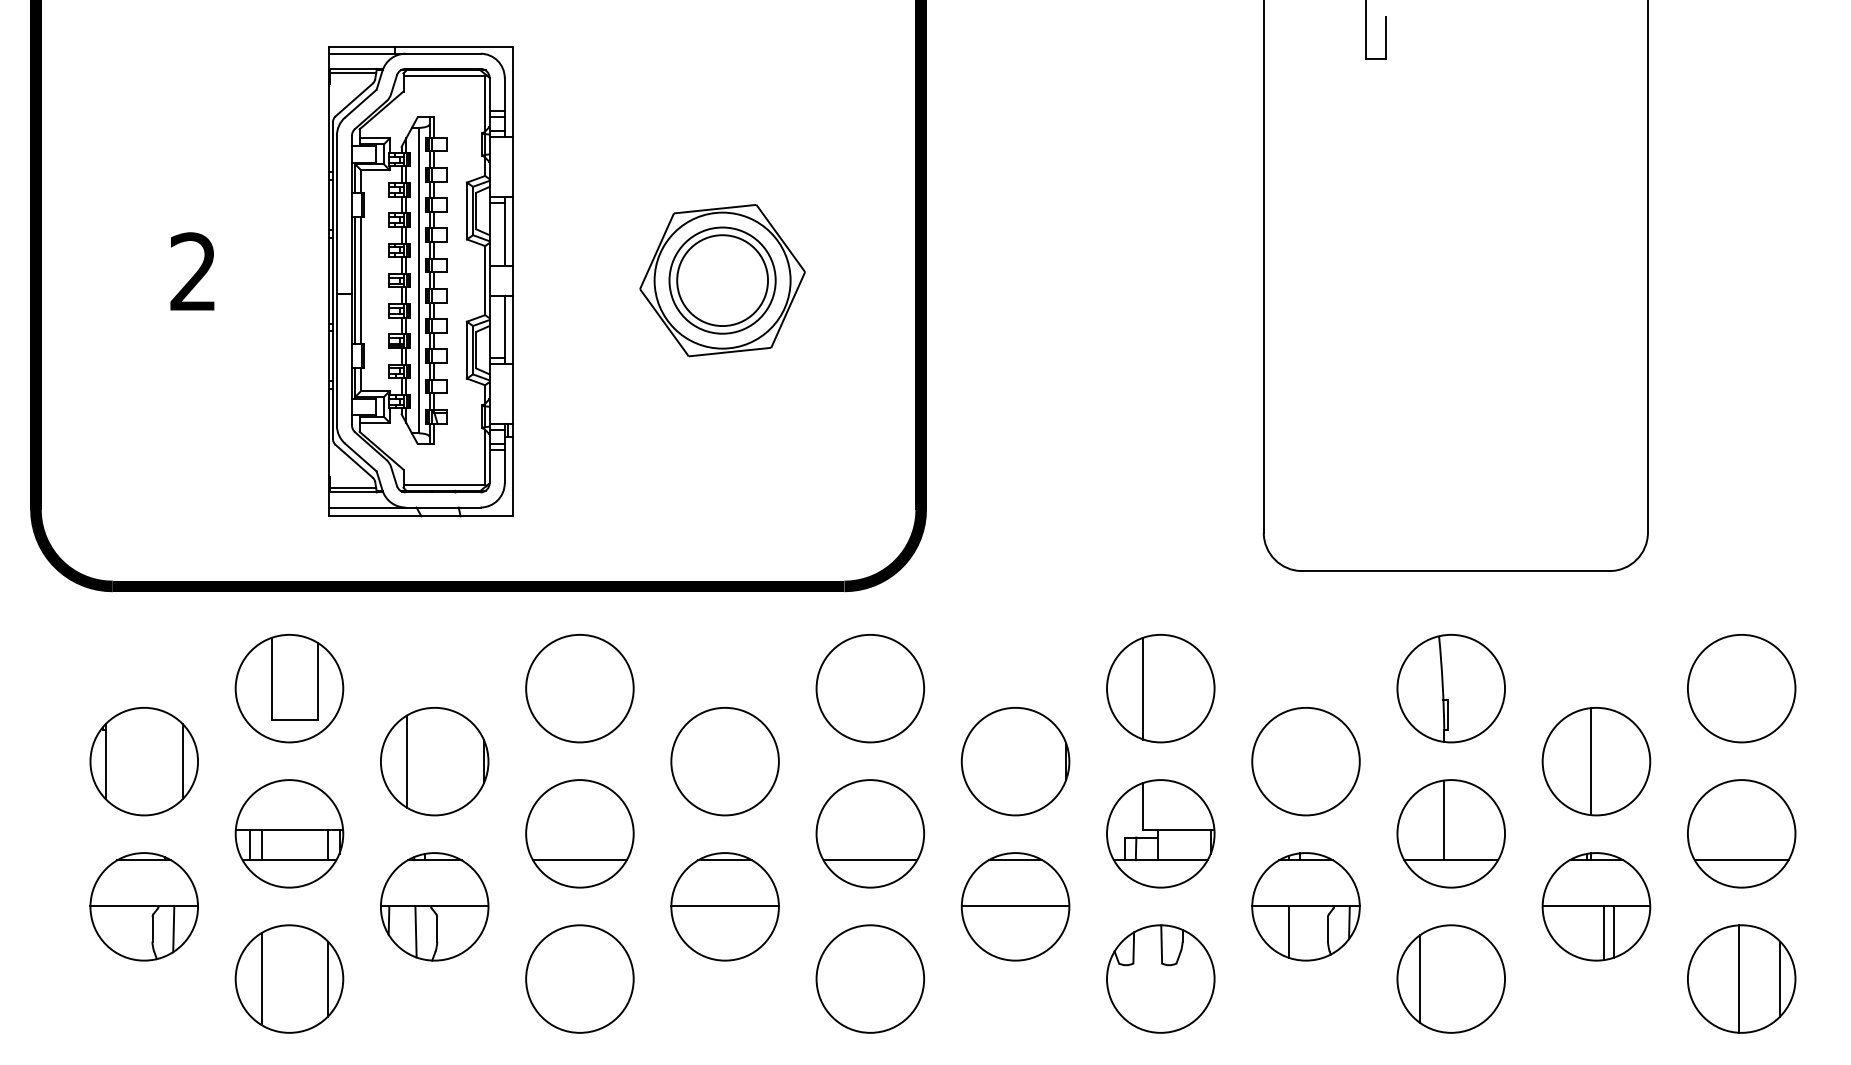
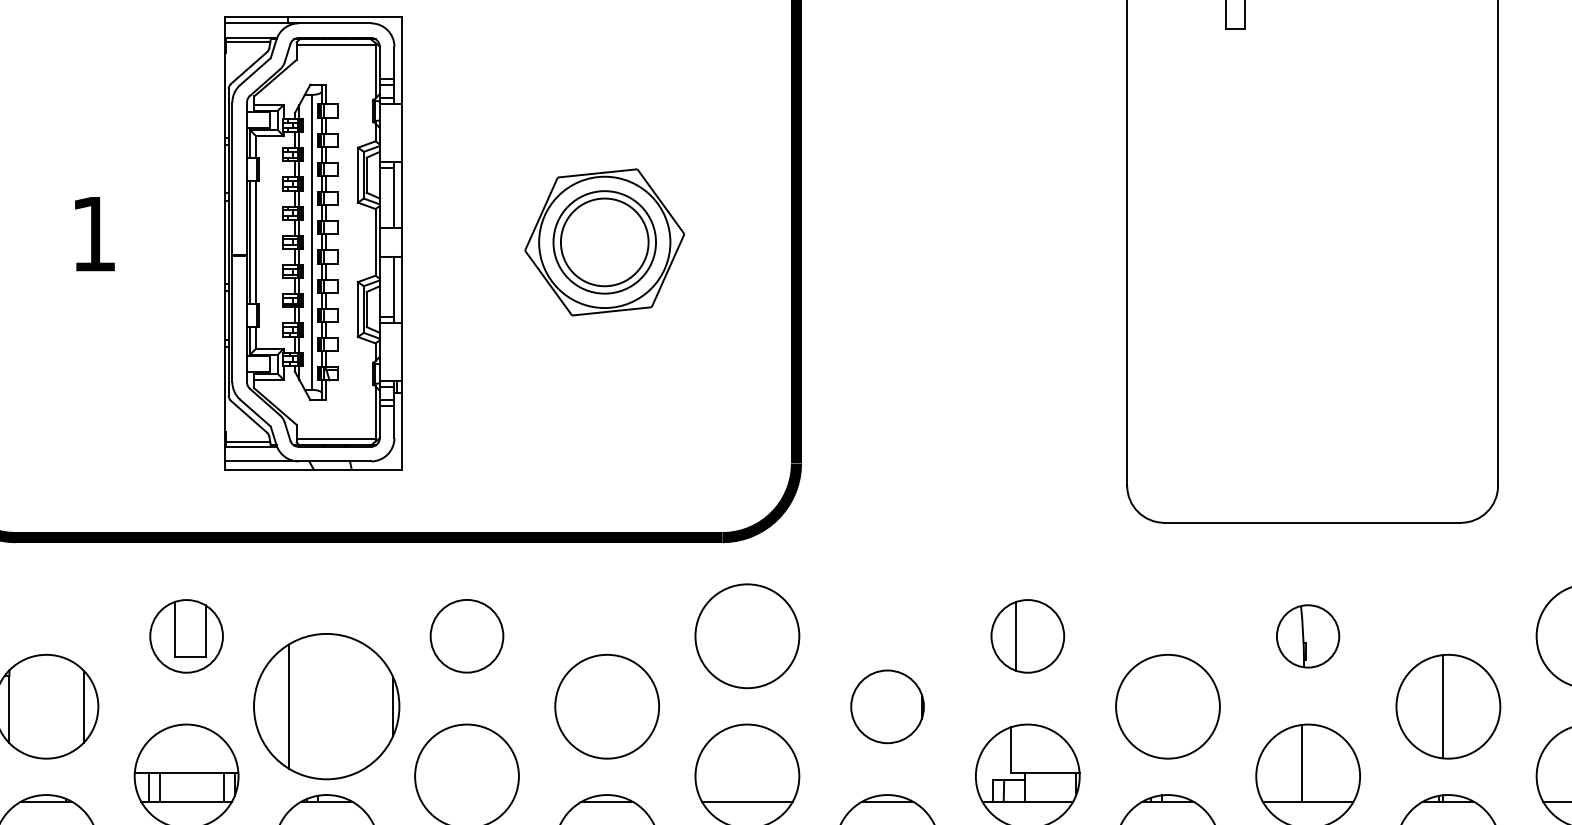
text: (192, 271) -> (92, 233), 2 -> 1
part: (289, 688) -> (186, 636), size x0.7
circle: (579, 688) -> (466, 636), size x0.7
part: (1160, 688) -> (1027, 636), size x0.7
part: (1450, 688) -> (1307, 636), size x0.6
part: (434, 761) -> (326, 706), size x1.4
part: (1015, 761) -> (887, 706), size x0.7
line: (579, 860) -> (466, 802), removed

